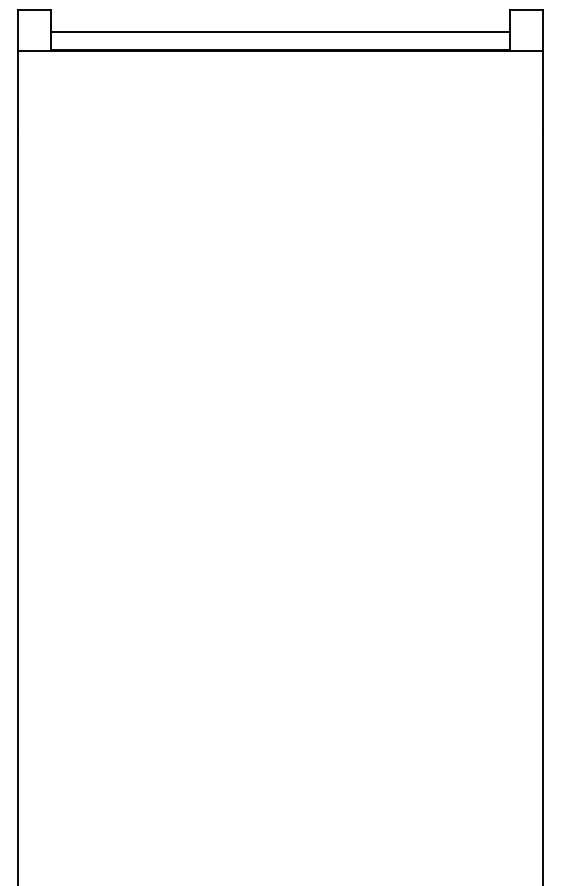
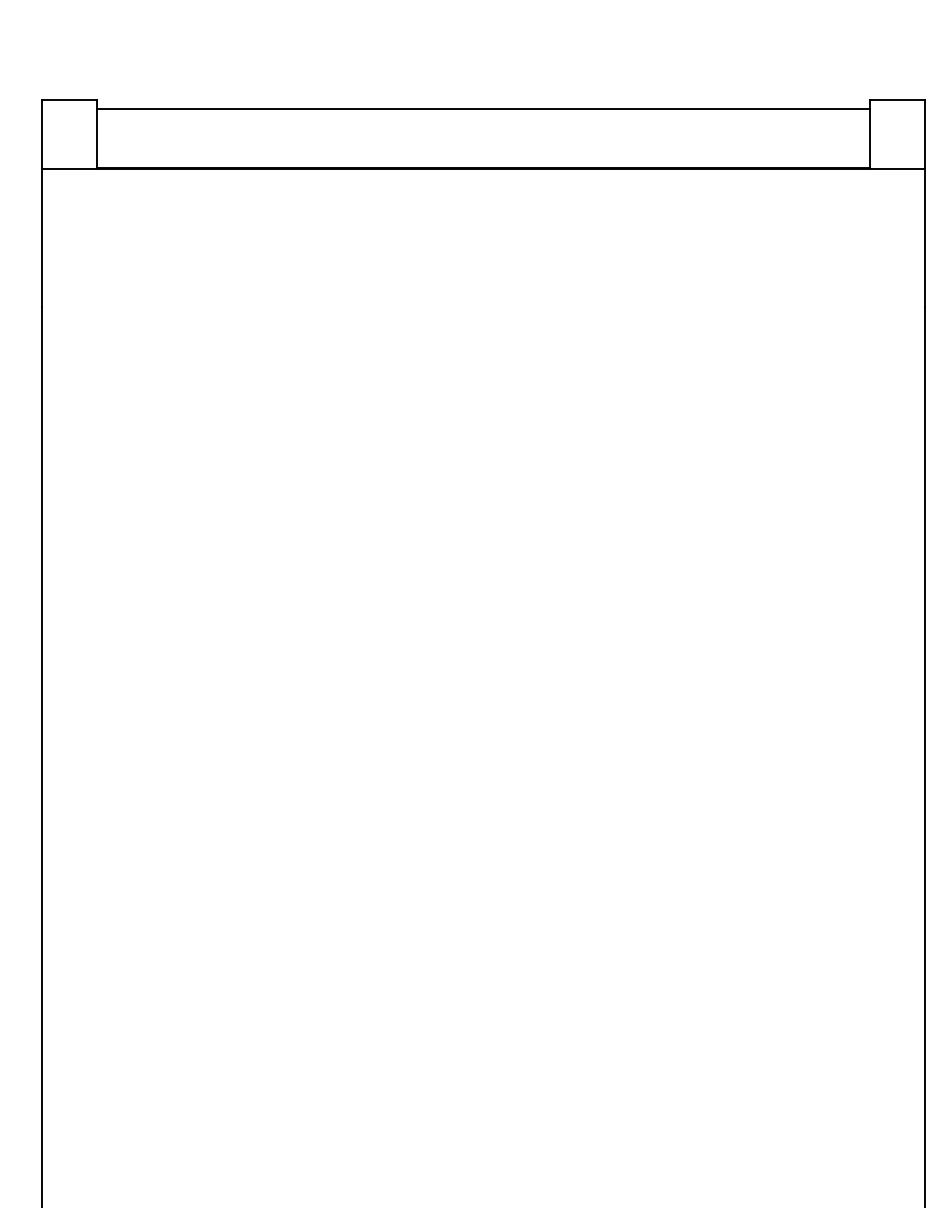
line: (280, 31) -> (483, 108), moved

